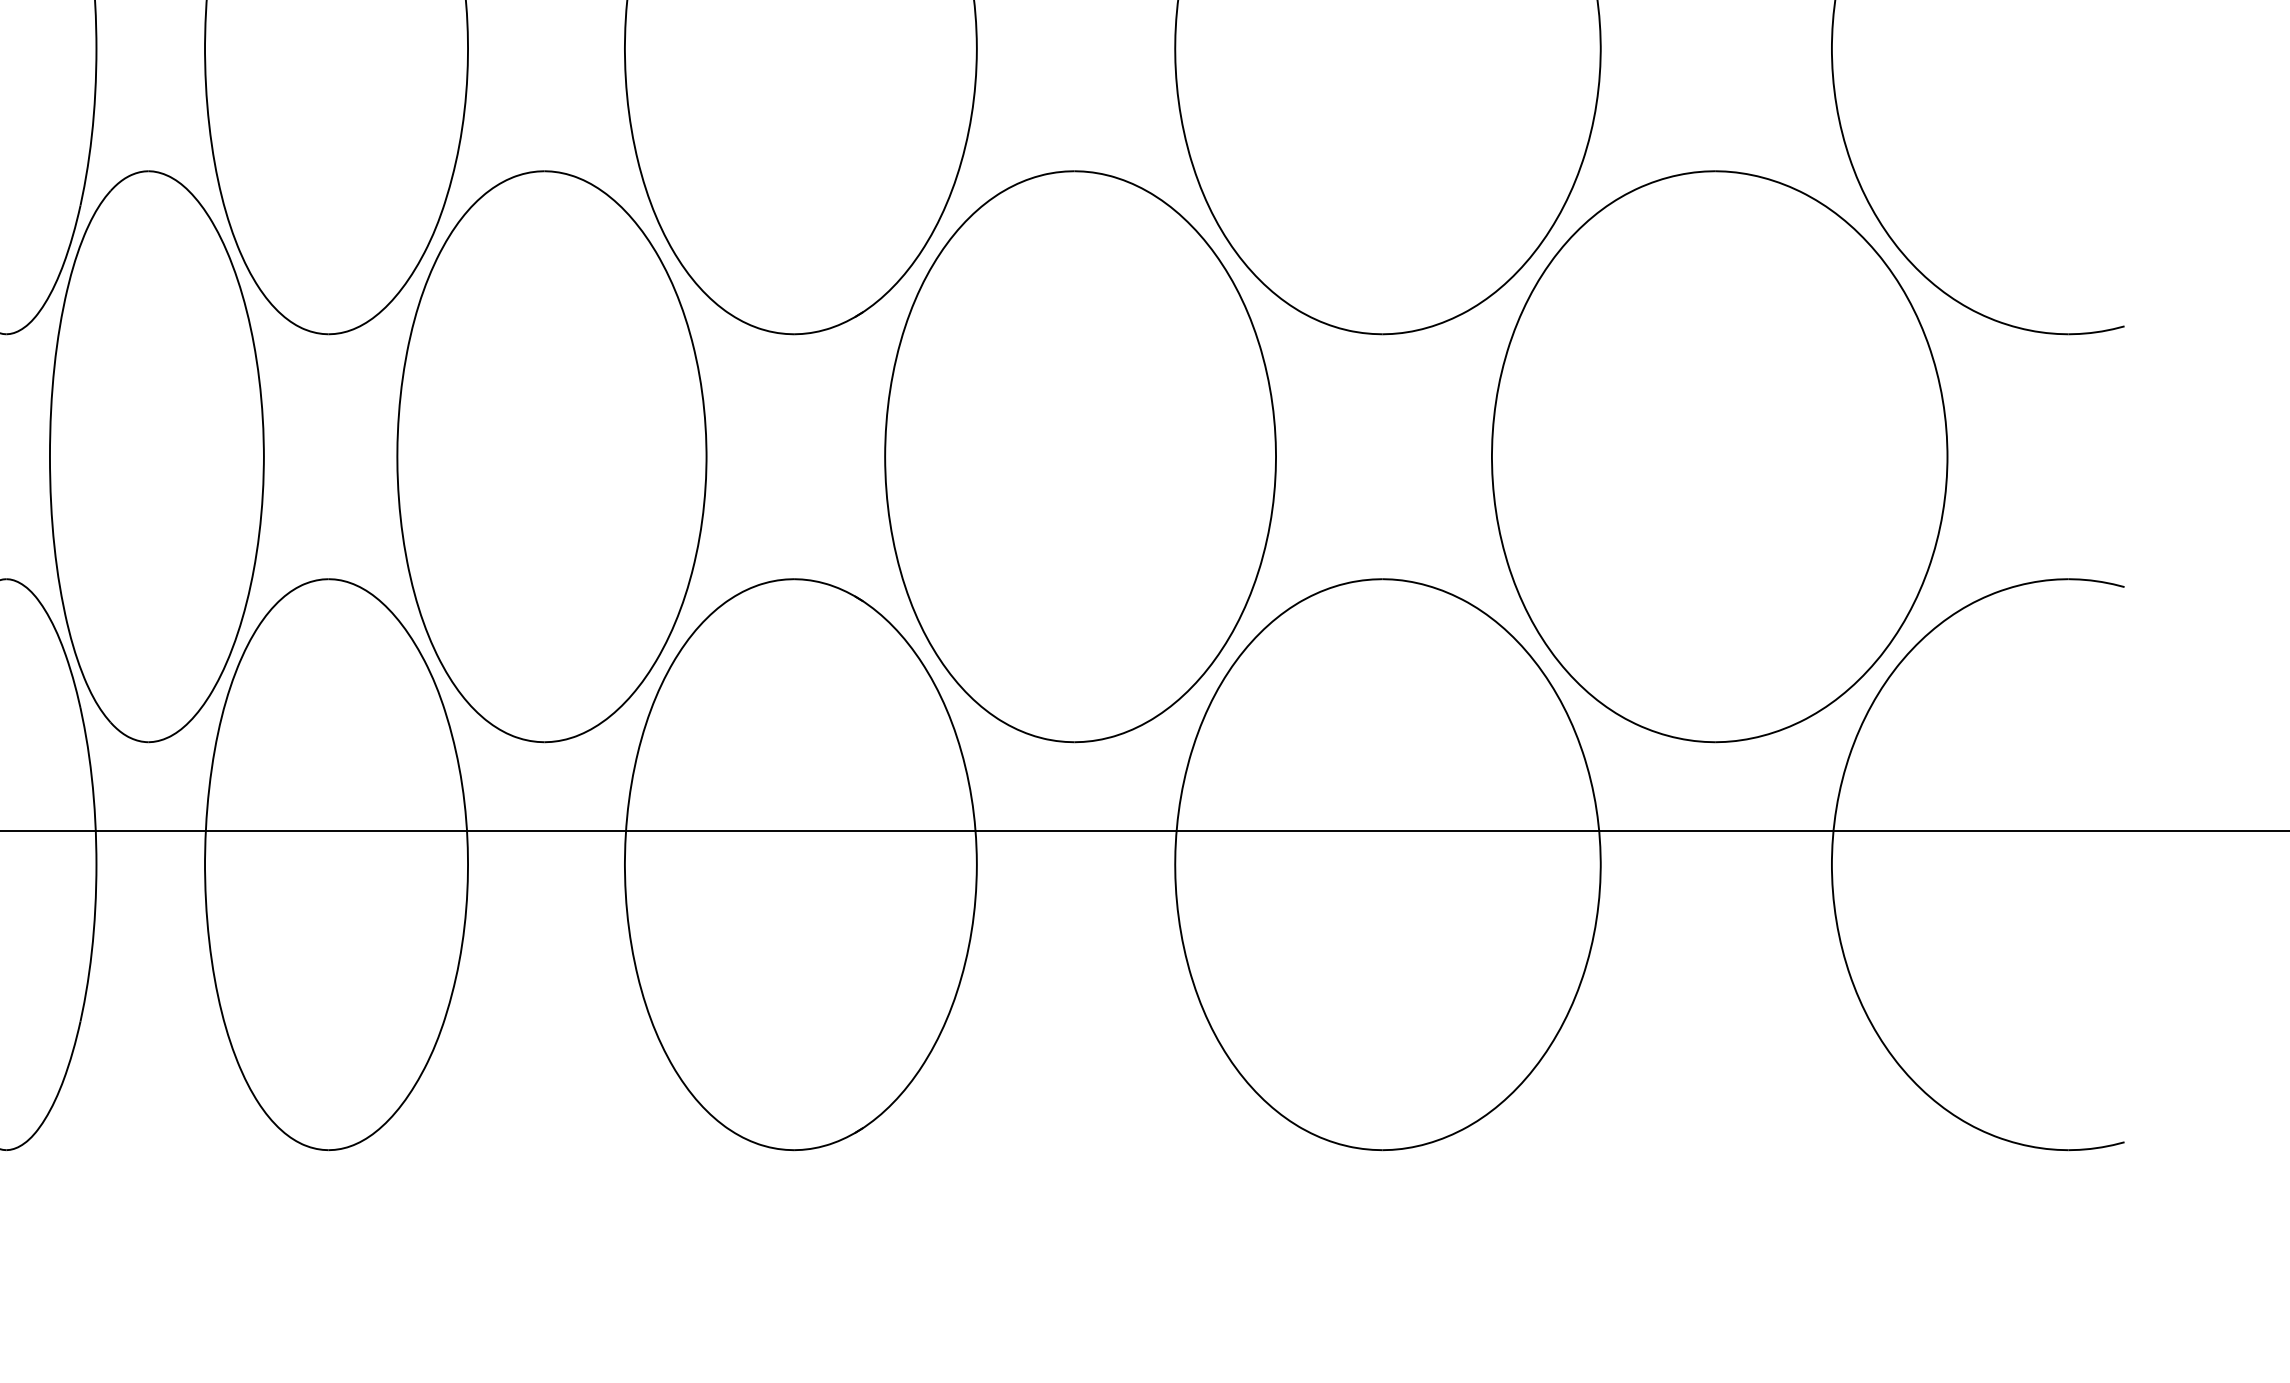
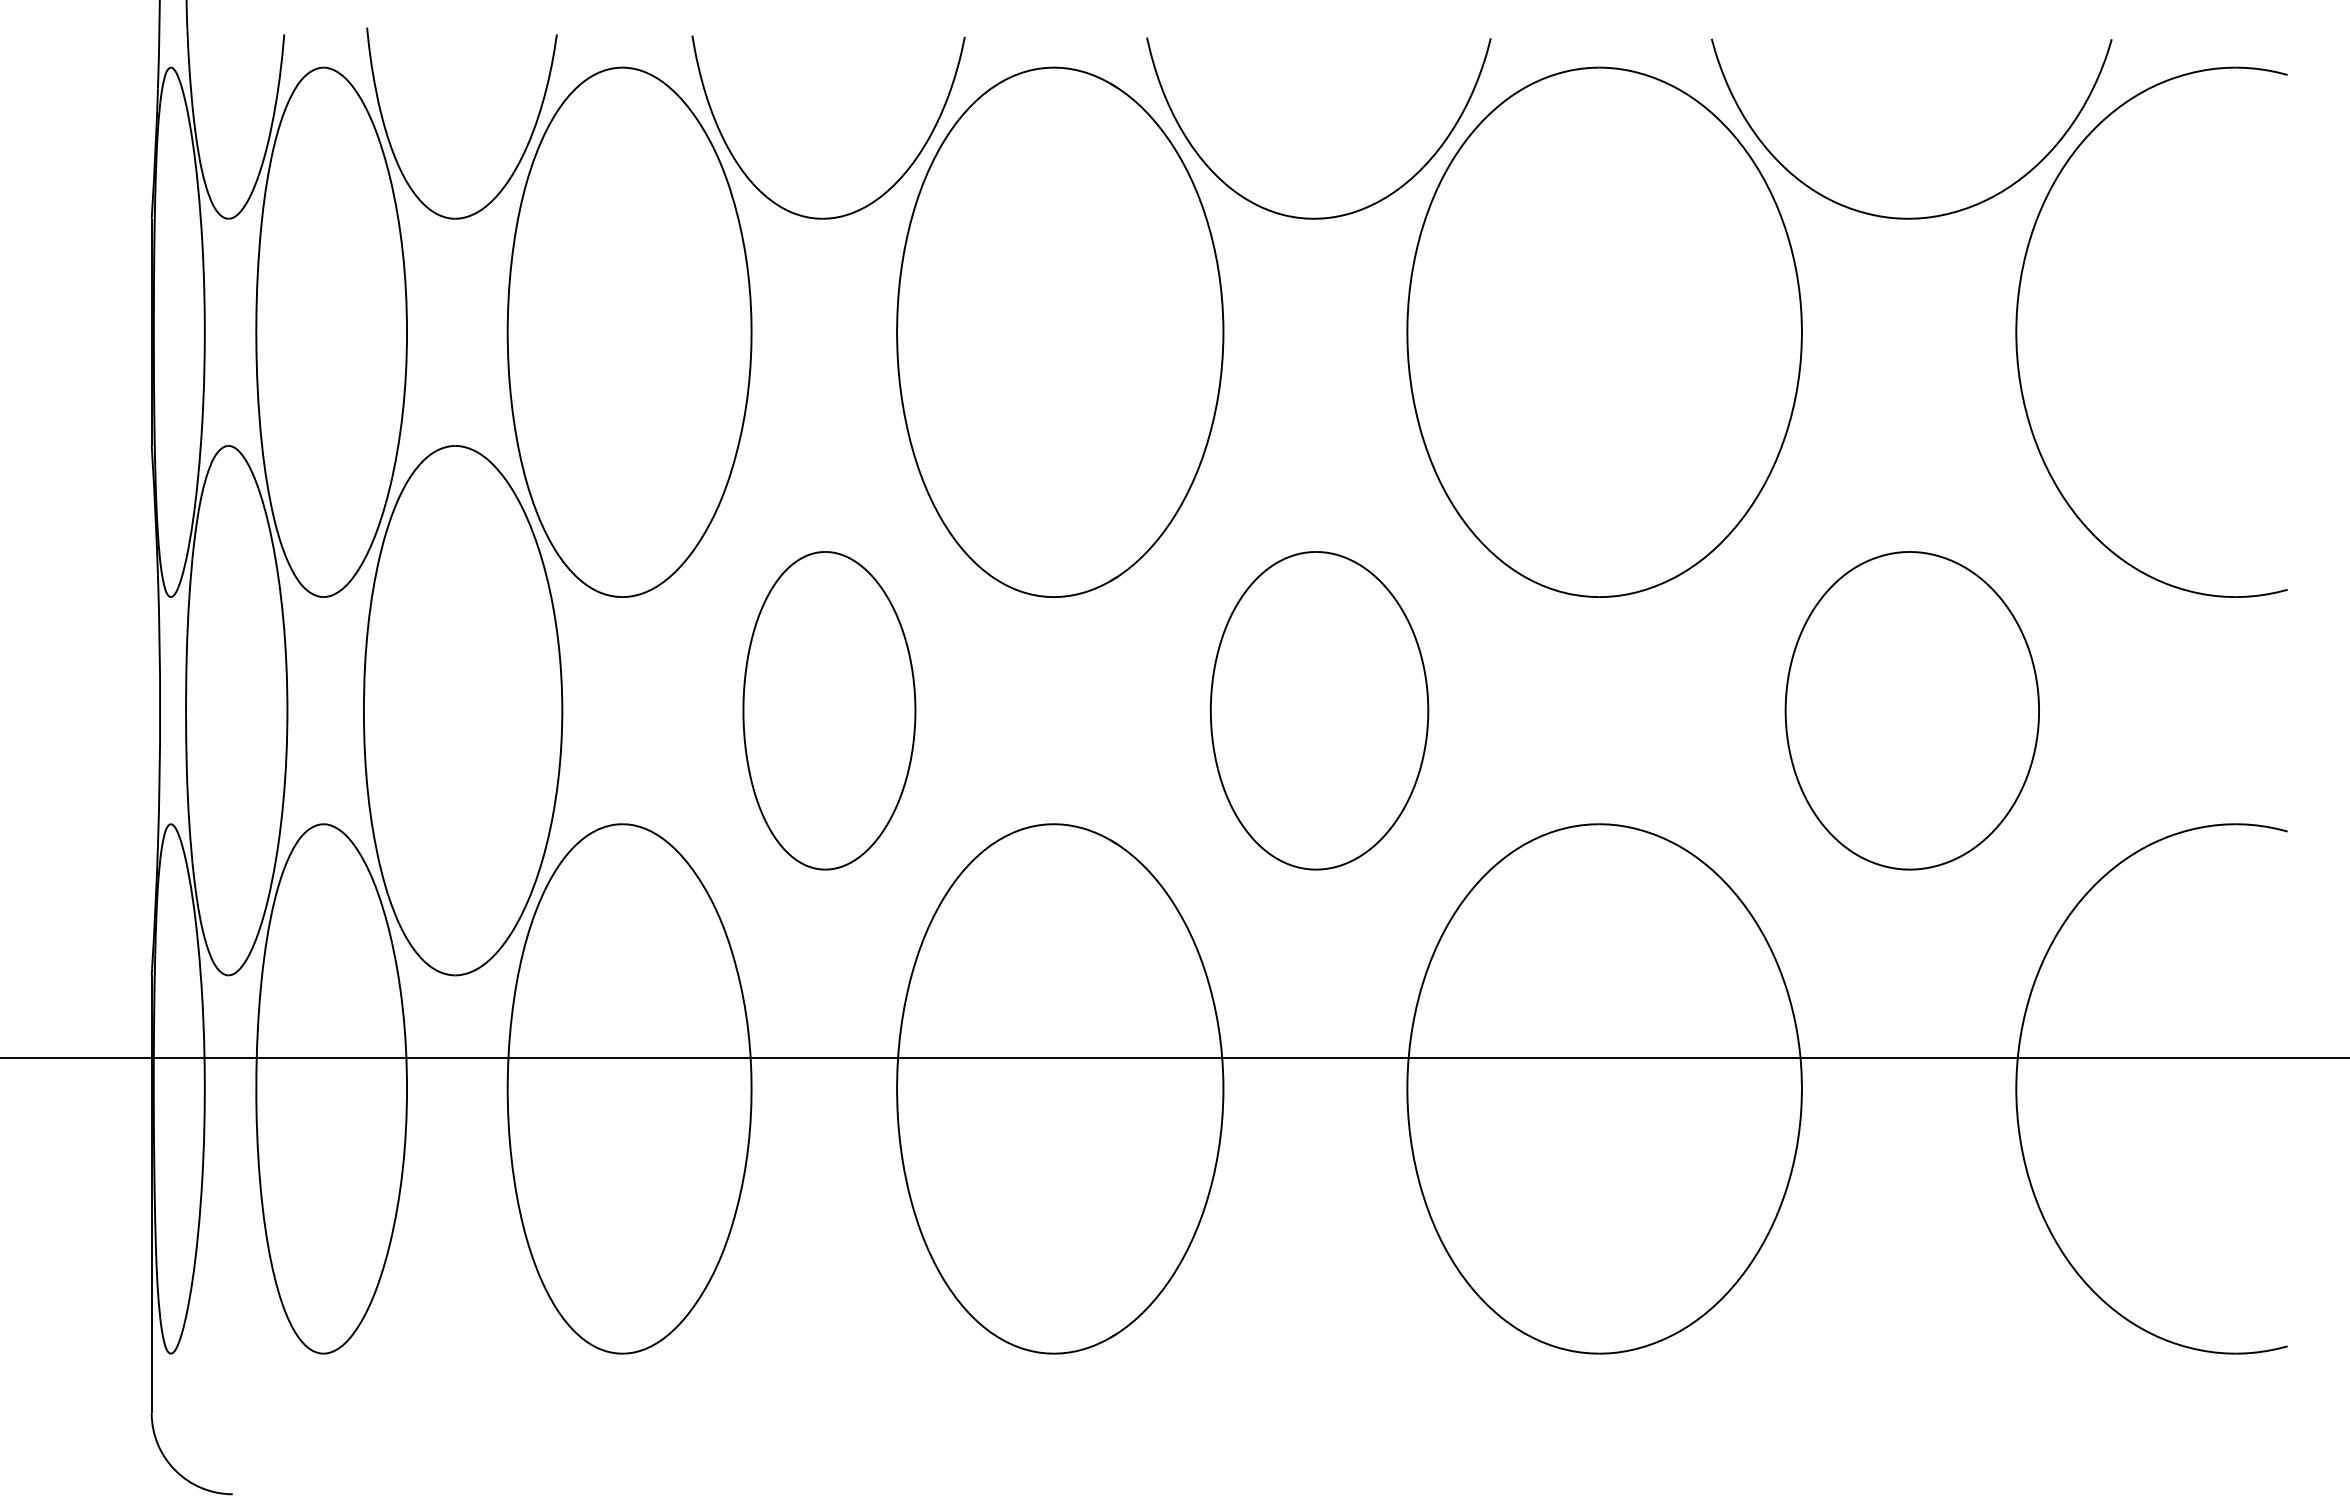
part: (552, 456) -> (829, 710), size x0.6
part: (1080, 456) -> (1319, 710), size x0.6
part: (1719, 456) -> (1912, 710), size x0.6

